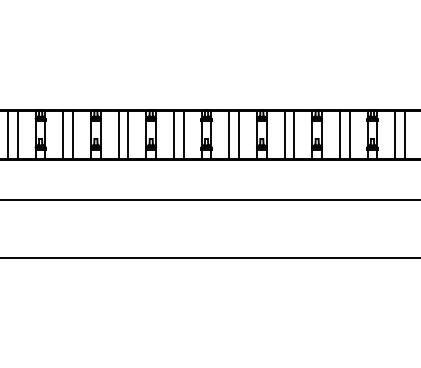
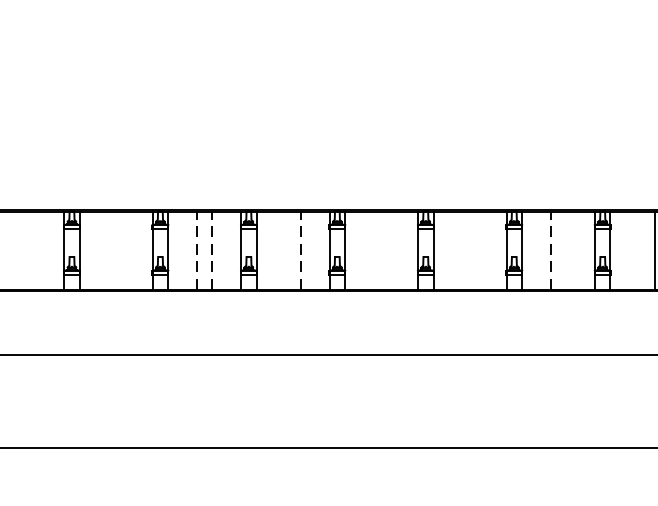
line: (8, 134) -> (20, 250), removed
line: (17, 134) -> (34, 250), removed
line: (63, 134) -> (108, 250), removed
line: (73, 134) -> (124, 250), removed
line: (118, 134) -> (196, 250), solid -> dashed
line: (128, 134) -> (212, 250), solid -> dashed
line: (174, 134) -> (286, 250), removed
line: (183, 134) -> (300, 250), solid -> dashed
line: (229, 134) -> (374, 250), removed
line: (239, 134) -> (390, 250), removed
line: (284, 134) -> (462, 250), removed
line: (294, 134) -> (478, 250), removed
line: (339, 134) -> (550, 250), solid -> dashed
line: (349, 134) -> (566, 250), removed
line: (395, 134) -> (639, 250), removed

